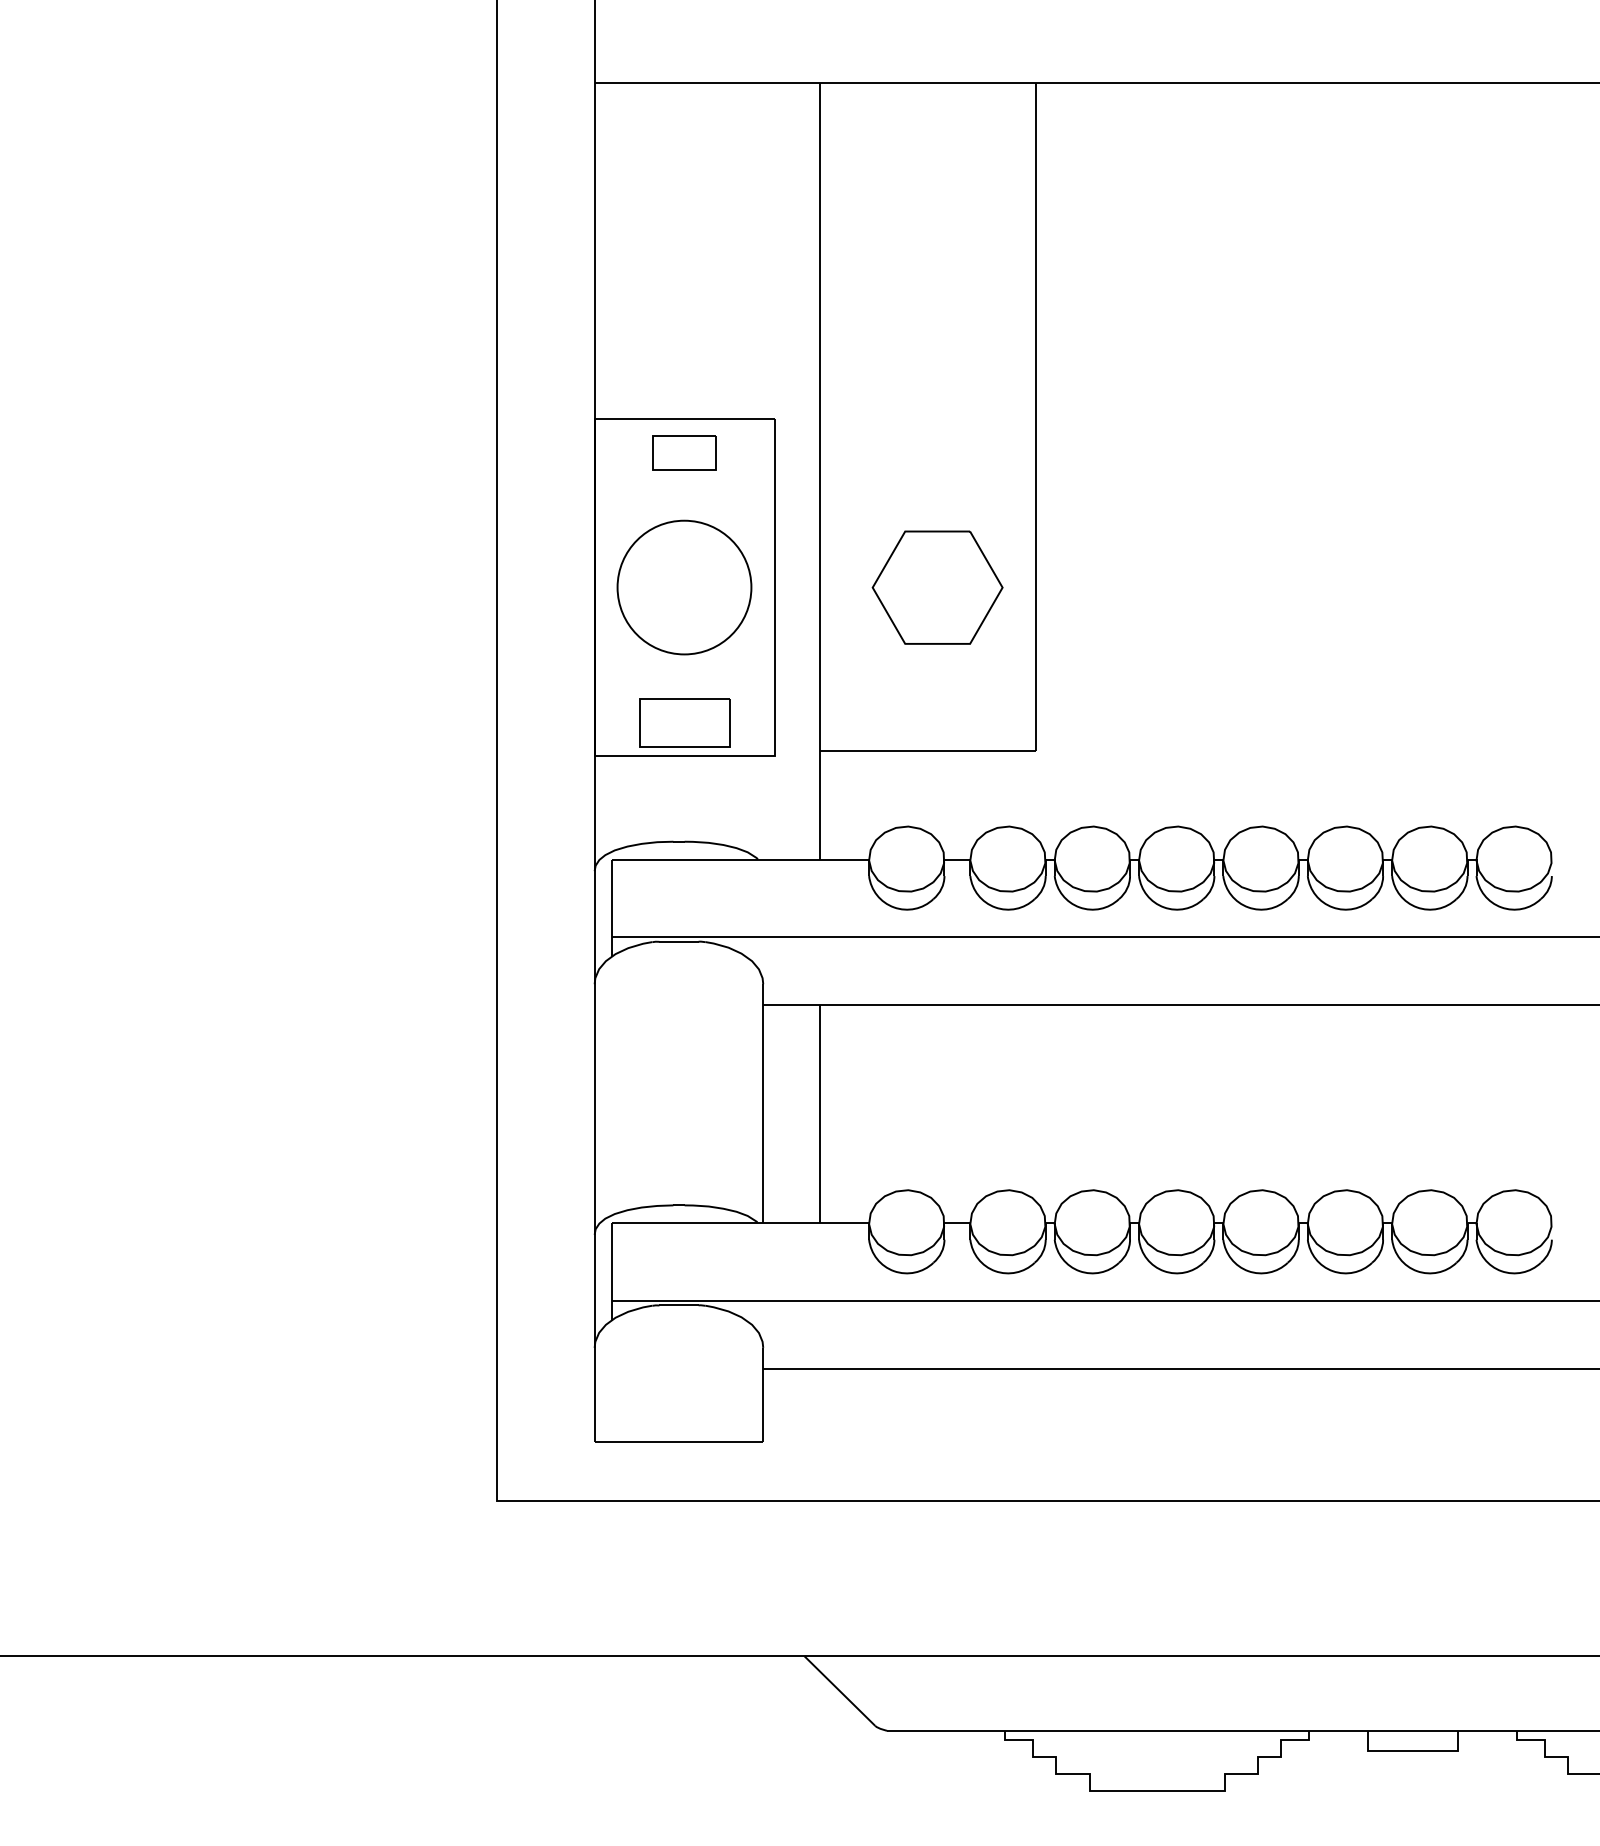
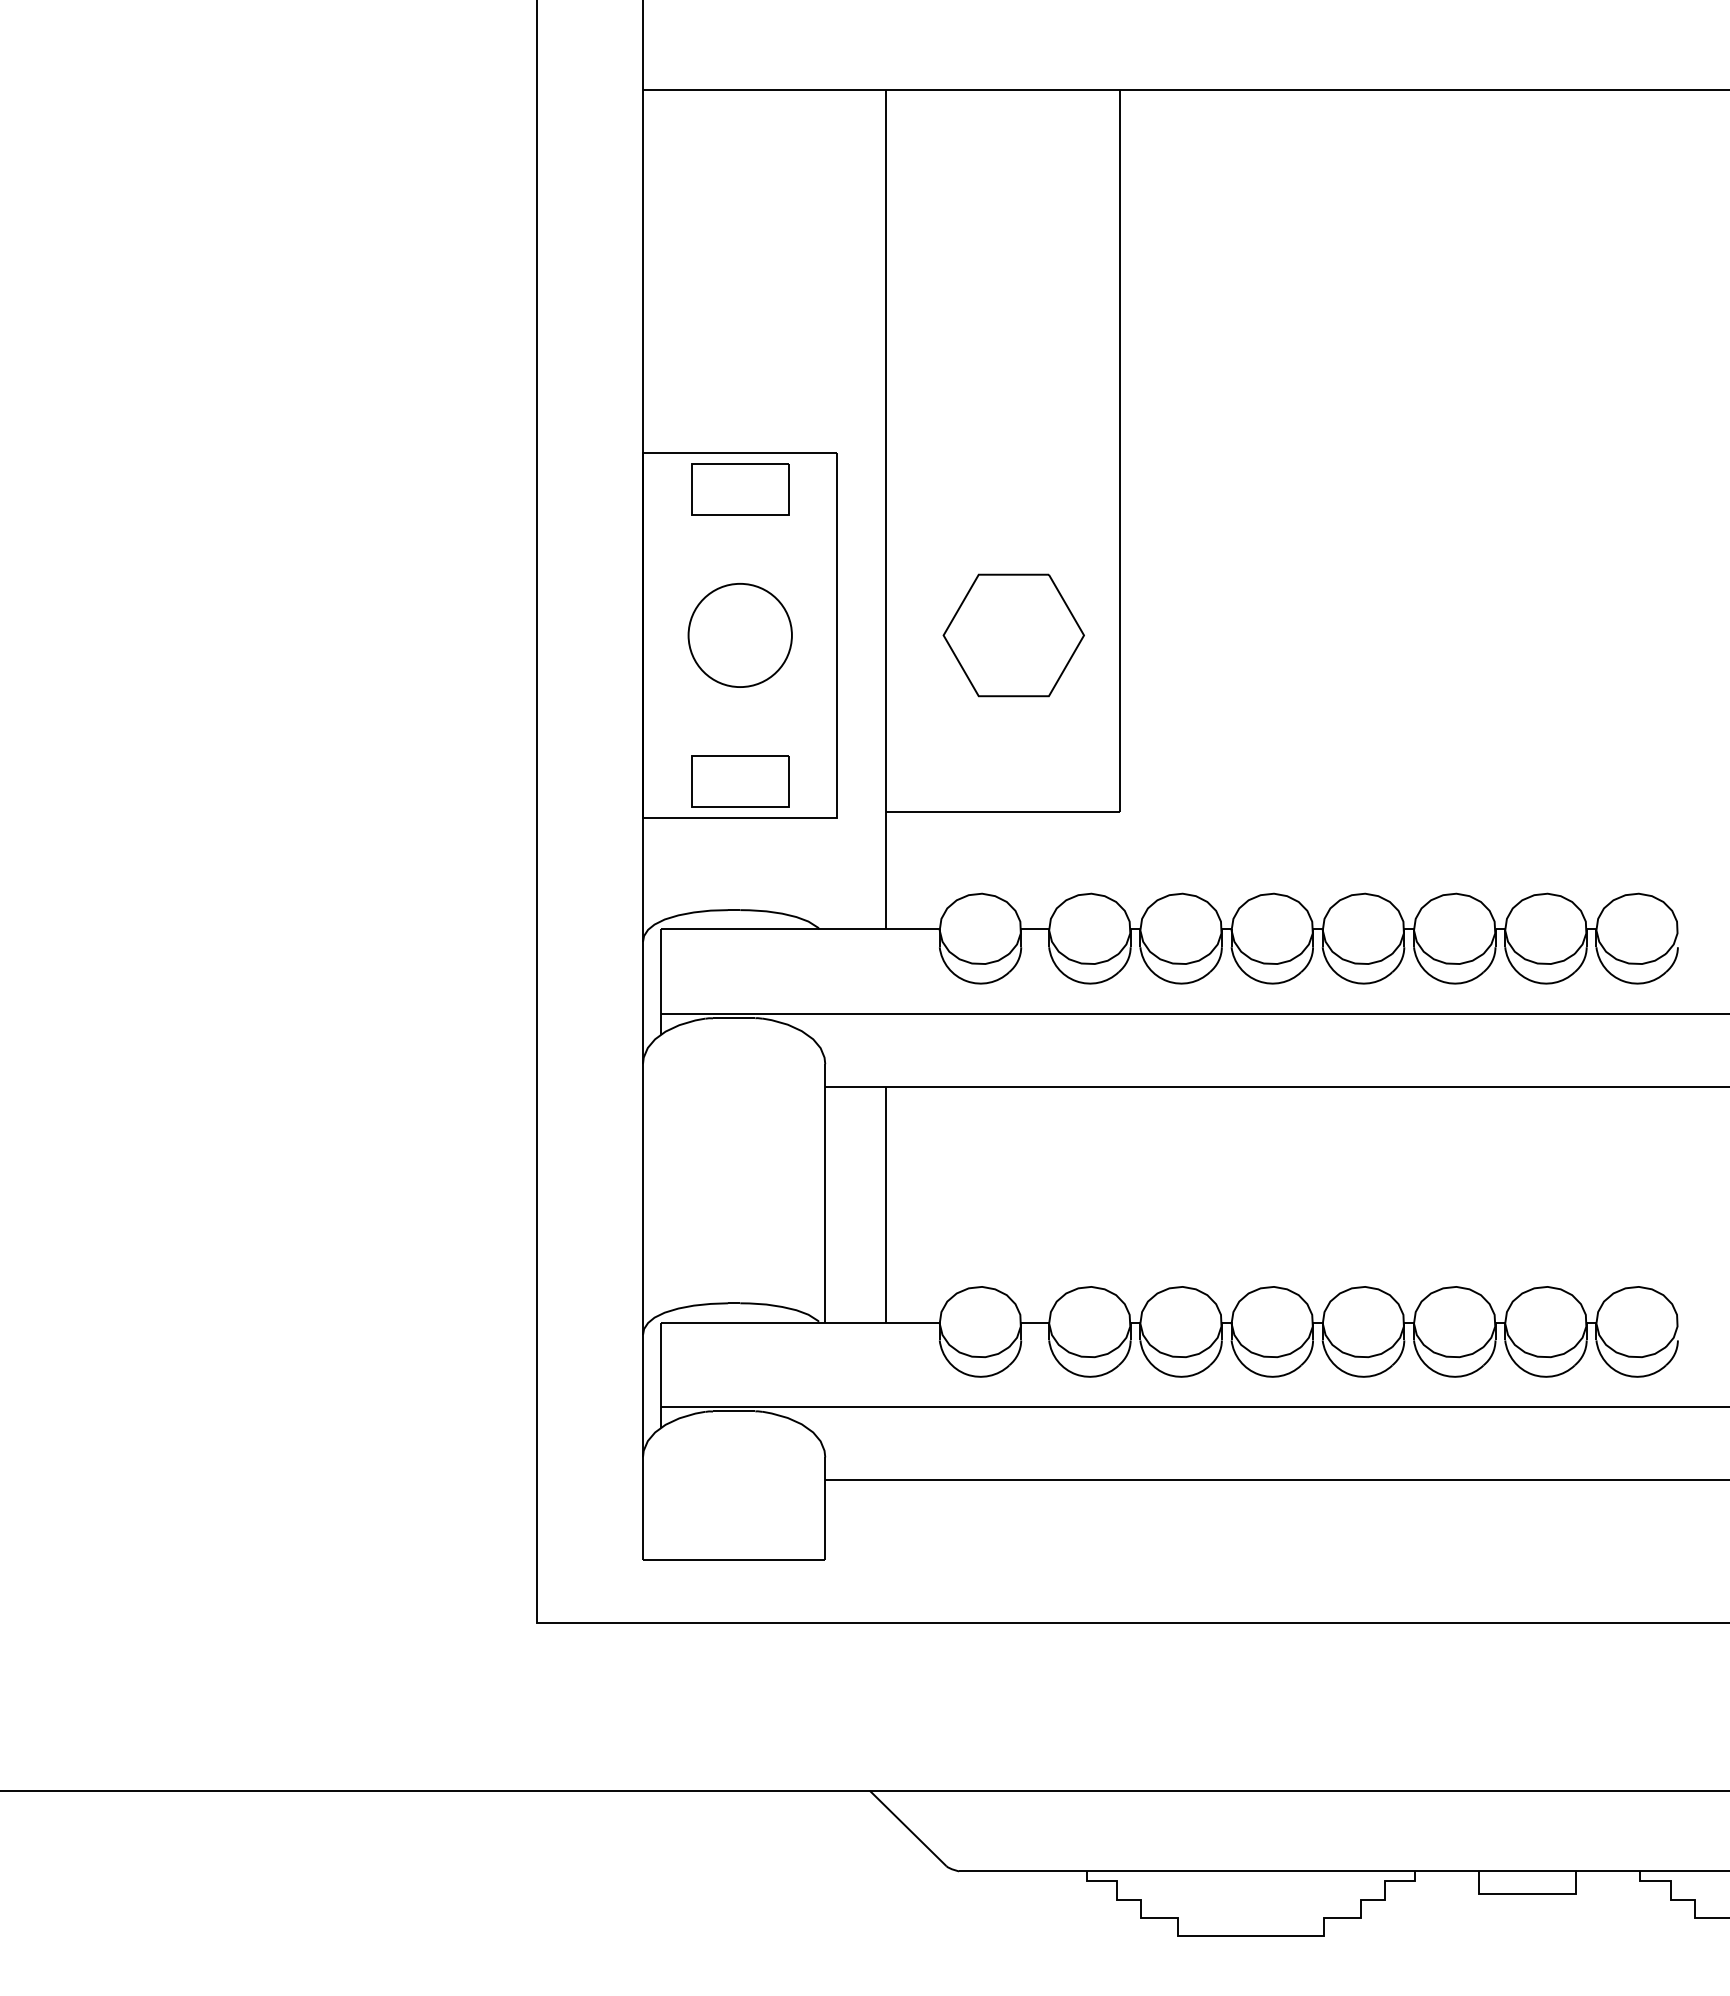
part: (684, 452) -> (740, 489), size x1.43
part: (684, 587) -> (740, 635), size x0.71

